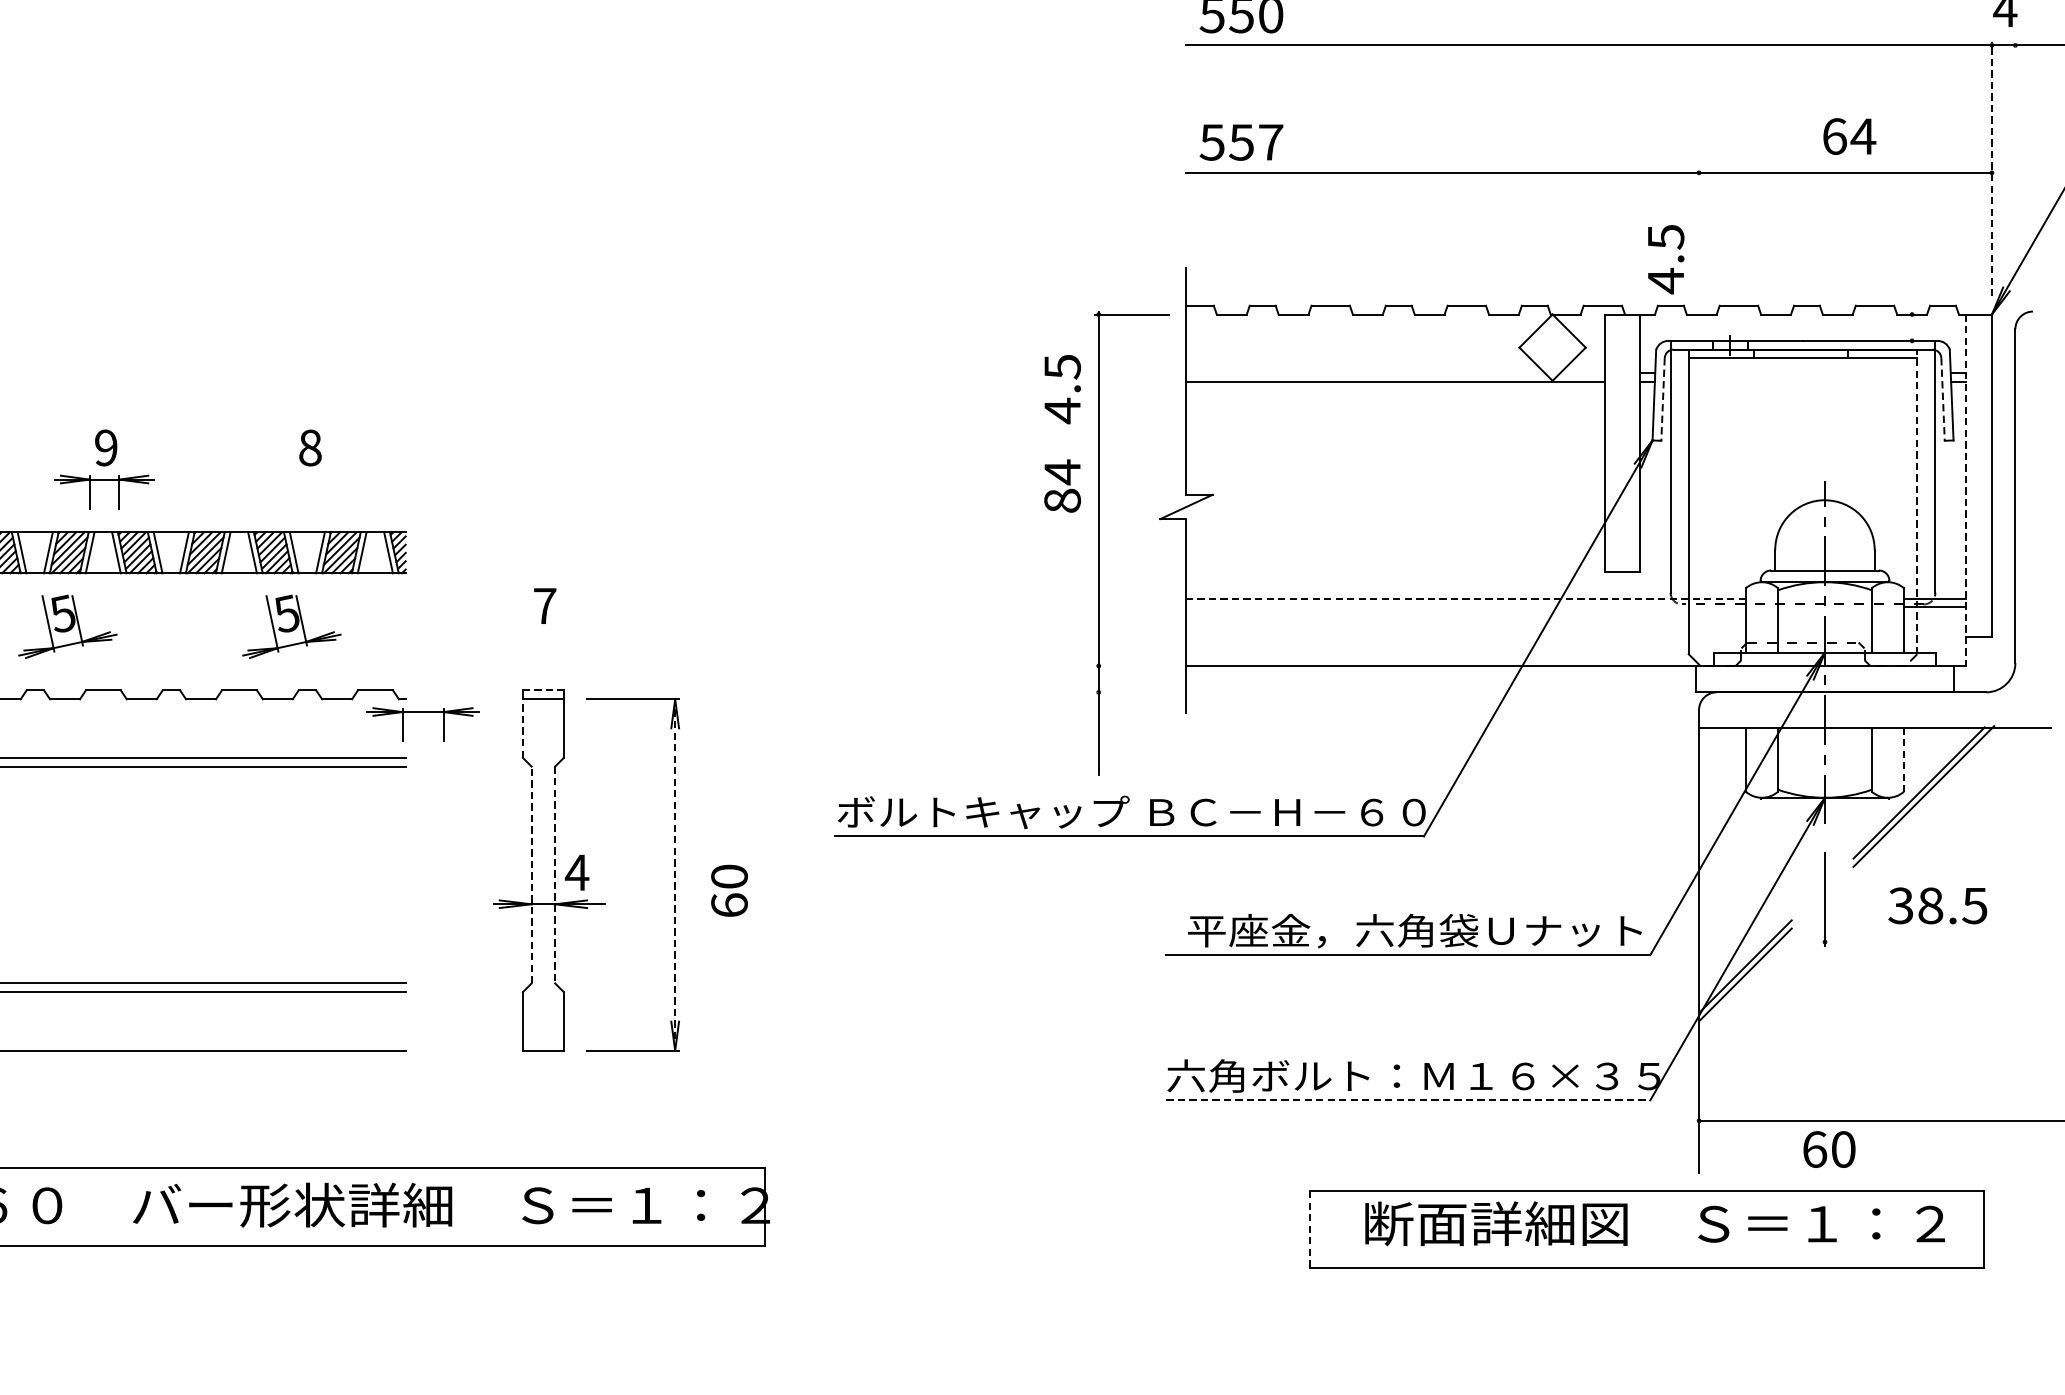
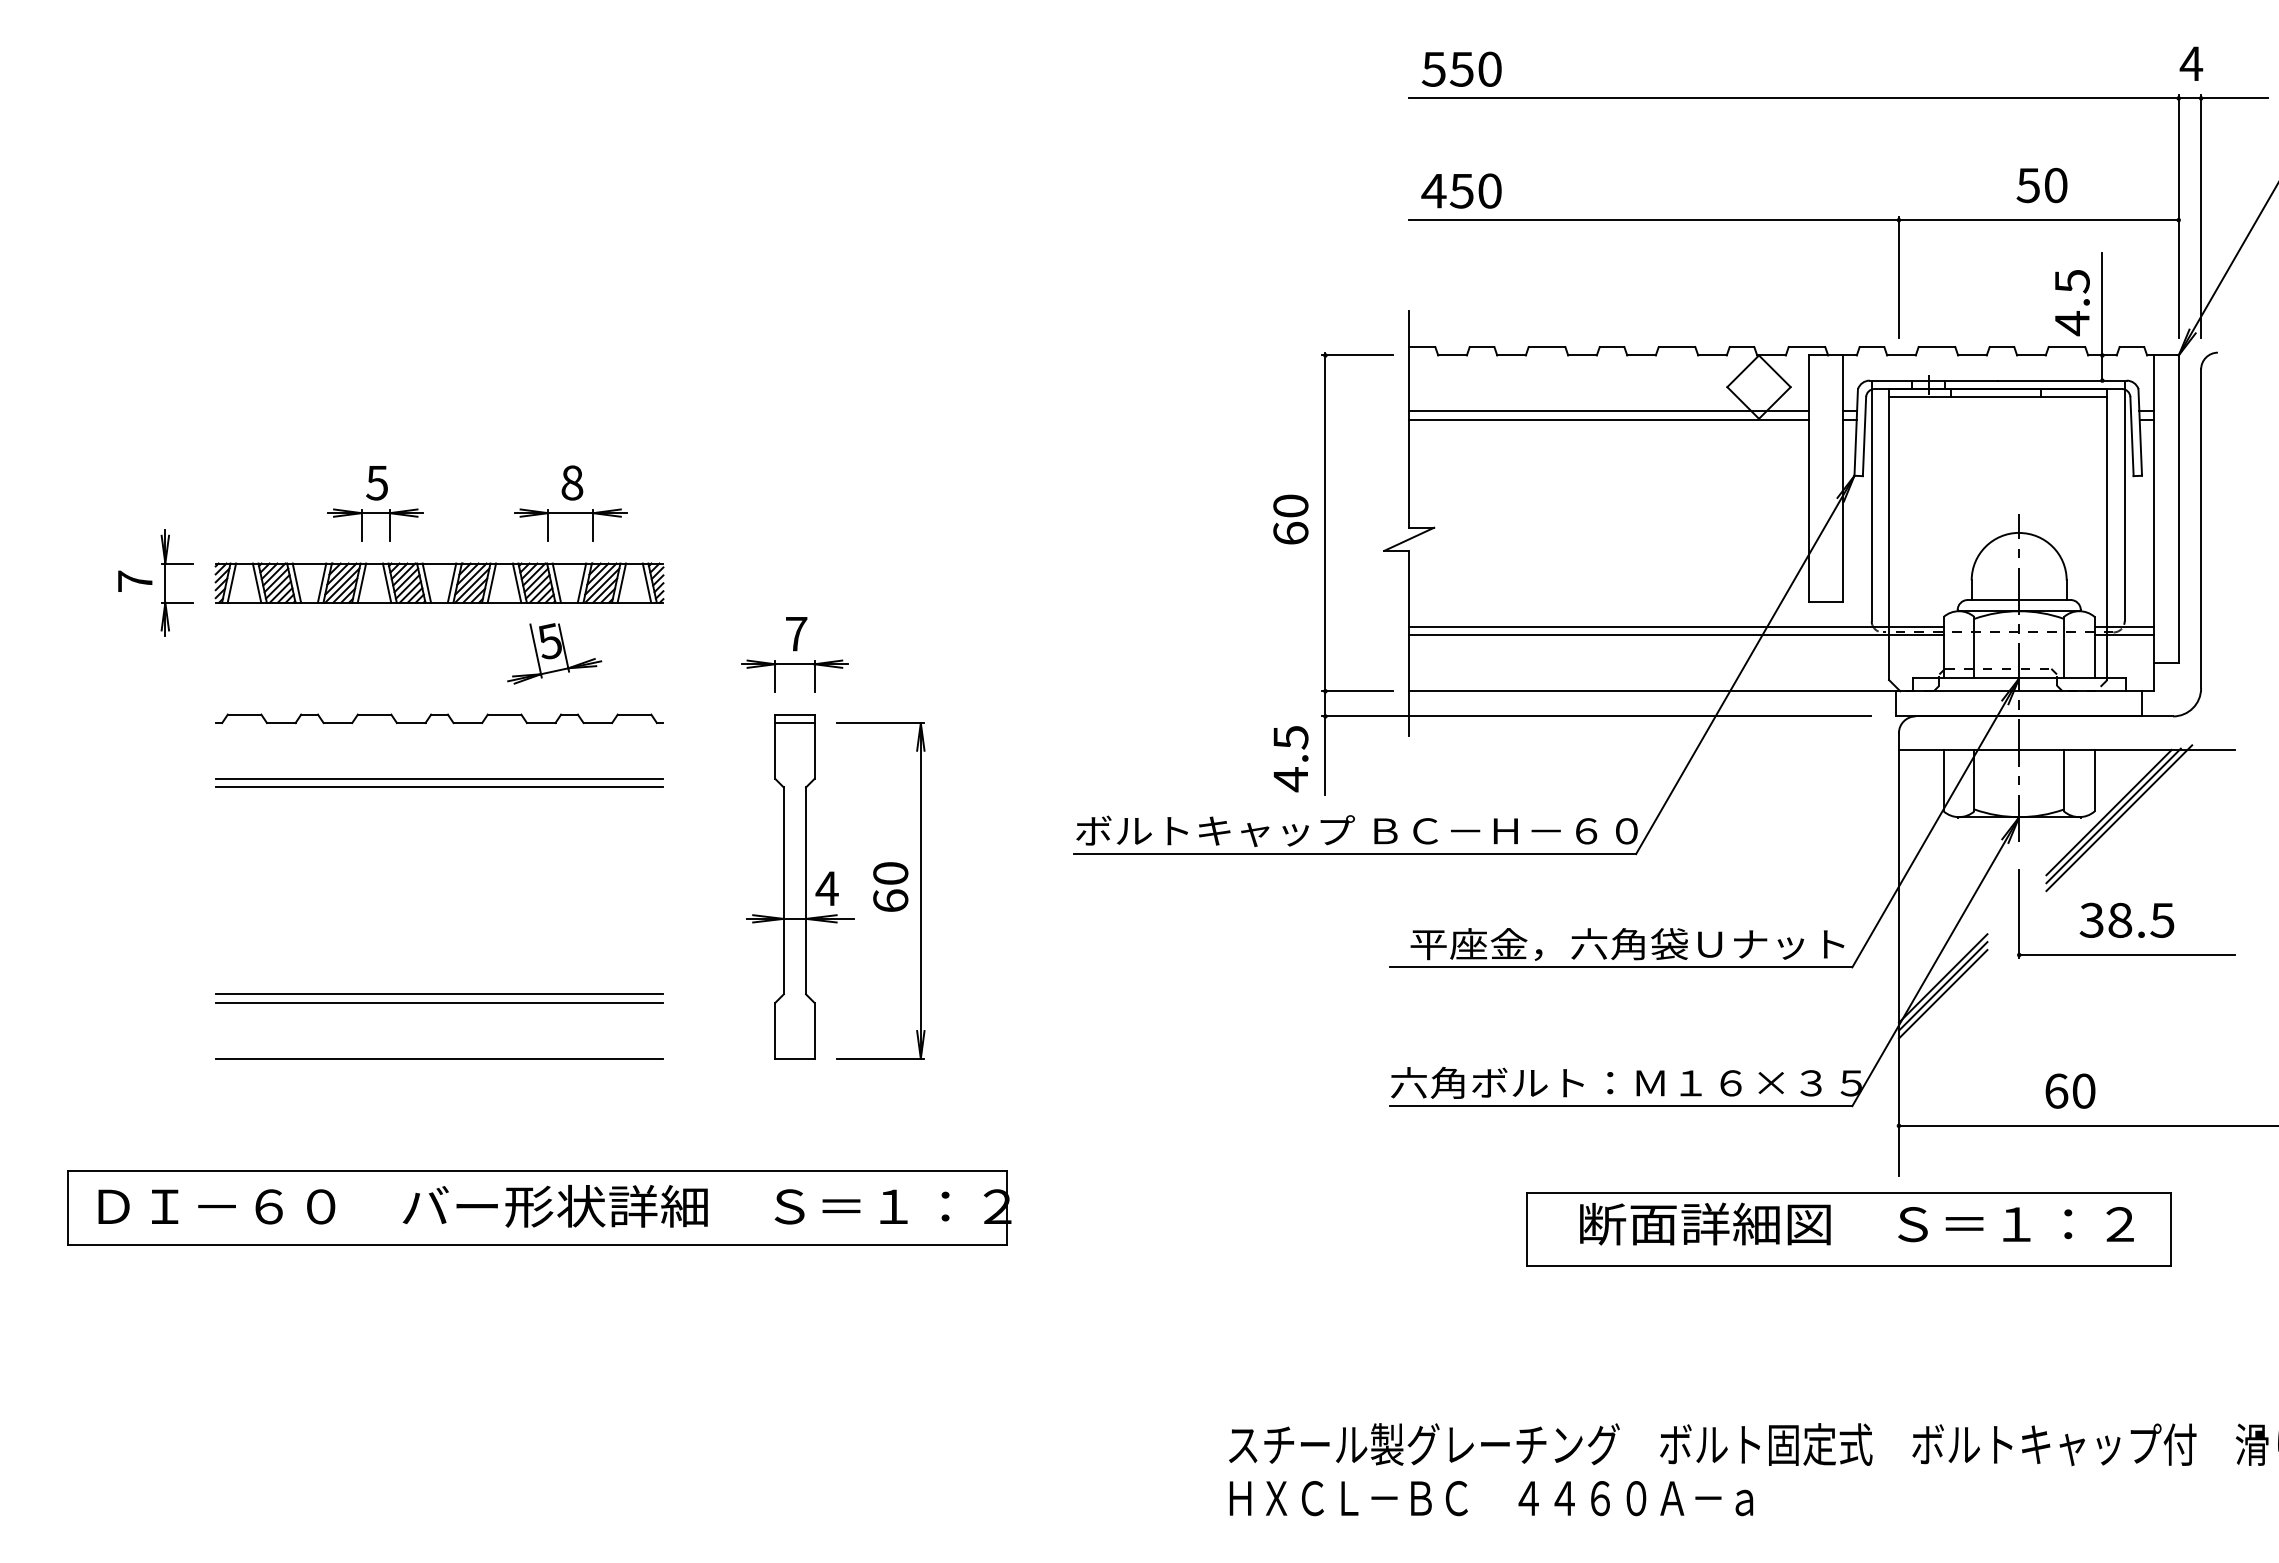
text: (1849, 136) -> (2042, 185), 64 -> 50
text: (1241, 141) -> (1461, 190), 557 -> 450
line: (1991, 169) -> (2178, 216), dashed -> solid
line: (2015, 169) -> (2201, 216), added
line: (1698, 232) -> (1898, 277), added
text: (1666, 260) -> (2072, 303), moved
line: (1912, 273) -> (2102, 316), added
line: (1396, 373) -> (1609, 411), added
text: (1062, 389) -> (1290, 759), moved
line: (1663, 399) -> (1864, 436), dashed -> solid
line: (1943, 399) -> (2132, 436), dashed -> solid
text: (105, 447) -> (376, 482), 9 -> 5
part: (308, 479) -> (570, 513), added
text: (1062, 485) -> (1290, 518), 84 -> 60
line: (1965, 490) -> (2153, 523), dashed -> solid
line: (1917, 501) -> (2107, 534), dashed -> solid
line: (1465, 598) -> (1675, 626), dashed -> solid
line: (1466, 607) -> (1676, 635), added
part: (67, 626) -> (340, 653), removed
line: (1132, 666) -> (1357, 691), added
line: (542, 690) -> (794, 714), dashed -> solid
line: (1382, 692) -> (1596, 716), added
part: (422, 712) -> (794, 664), moved
line: (523, 729) -> (775, 751), dashed -> solid
line: (1903, 759) -> (2094, 780), dashed -> solid
line: (1929, 799) -> (2119, 818), added
line: (531, 874) -> (783, 890), dashed -> solid
line: (555, 874) -> (806, 890), dashed -> solid
line: (674, 874) -> (920, 890), dashed -> solid
text: (729, 890) -> (890, 886), moved
line: (1937, 942) -> (2126, 955), added
line: (1744, 983) -> (1942, 994), added
line: (1408, 1100) -> (1621, 1106), dashed -> solid
text: (1829, 1148) -> (2070, 1090), moved
line: (1310, 1228) -> (1527, 1228), dashed -> solid

